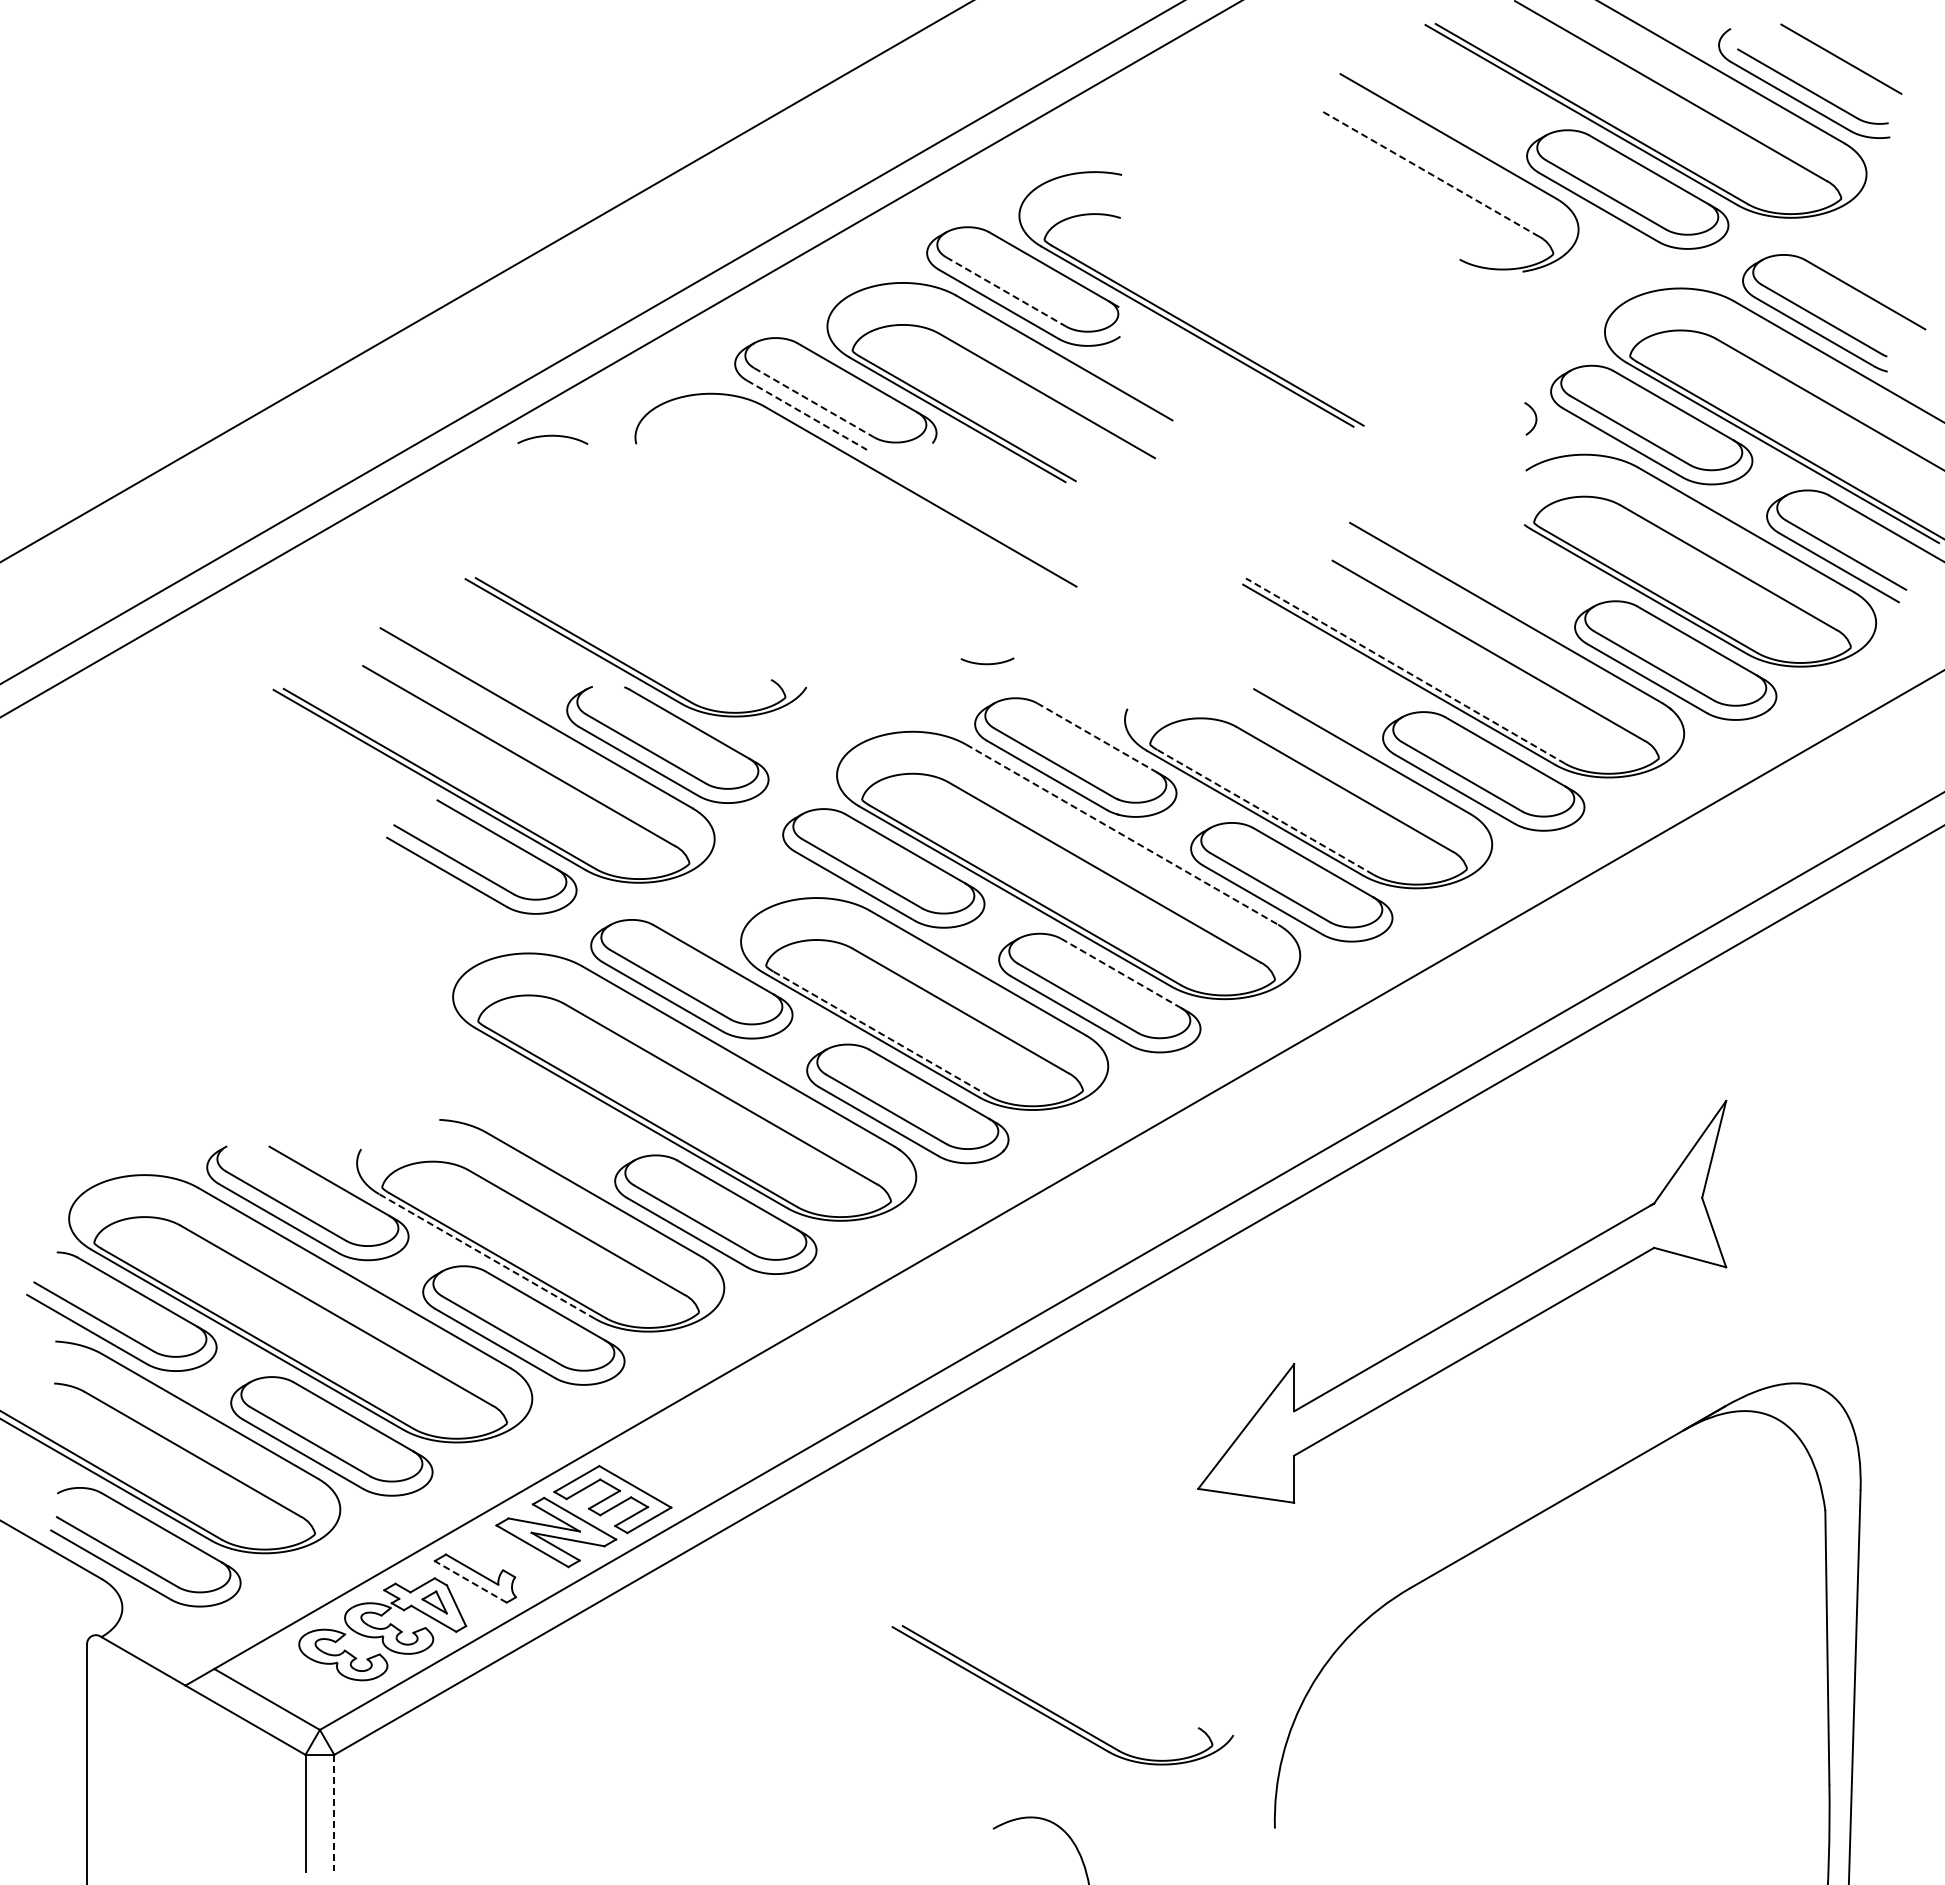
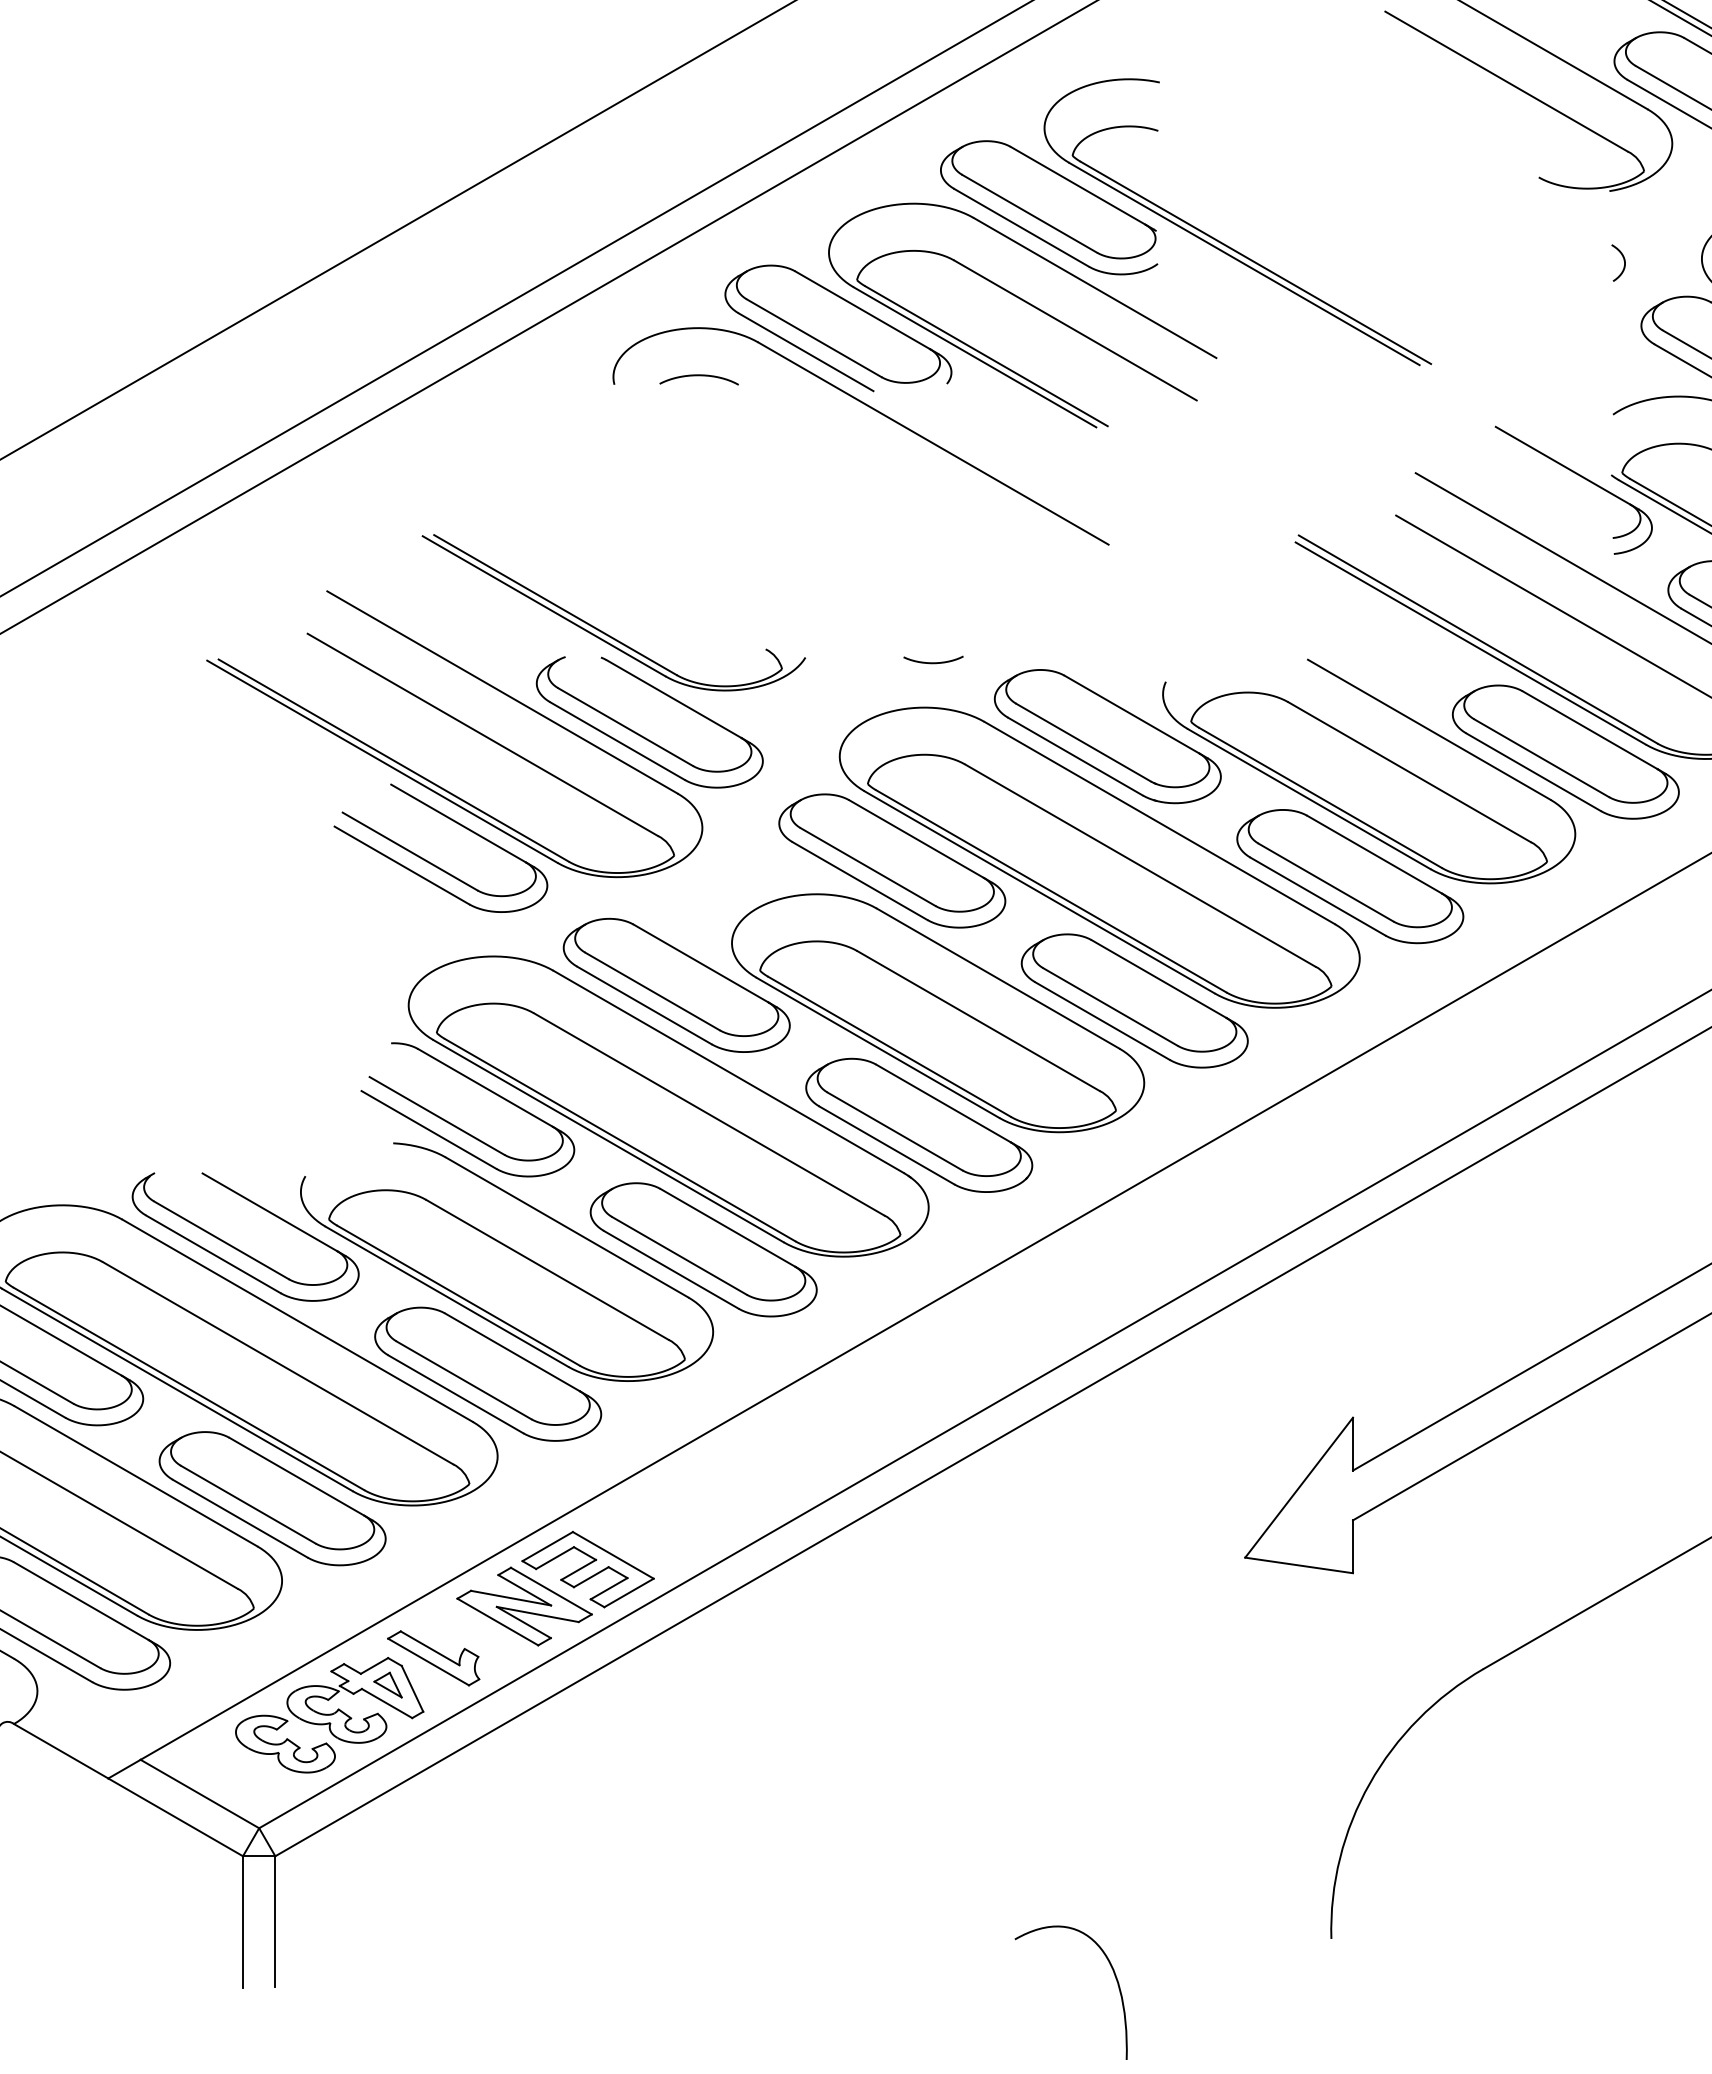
line: (1430, 174) -> (1506, 81), dashed -> solid
line: (1006, 292) -> (1030, 214), dashed -> solid
line: (814, 403) -> (814, 339), dashed -> solid
line: (807, 415) -> (806, 352), dashed -> solid
curve: (1535, 418) -> (1623, 262), moved
curve: (552, 436) -> (698, 376), moved
part: (1496, 526) -> (1580, 477), added
curve: (987, 663) -> (933, 662), moved
line: (1405, 671) -> (1477, 639), dashed -> solid
line: (1097, 737) -> (1132, 714), dashed -> solid
line: (1265, 812) -> (1320, 798), dashed -> solid
line: (1122, 834) -> (1160, 822), dashed -> solid
line: (1120, 973) -> (1158, 979), dashed -> solid
line: (881, 1033) -> (889, 1046), dashed -> solid
part: (496, 1104) -> (457, 1126), added
line: (487, 1256) -> (447, 1296), dashed -> solid
line: (470, 1581) -> (428, 1661), dashed -> solid
part: (1051, 1710) -> (1080, 1806), removed
line: (334, 1813) -> (275, 1922), dashed -> solid

